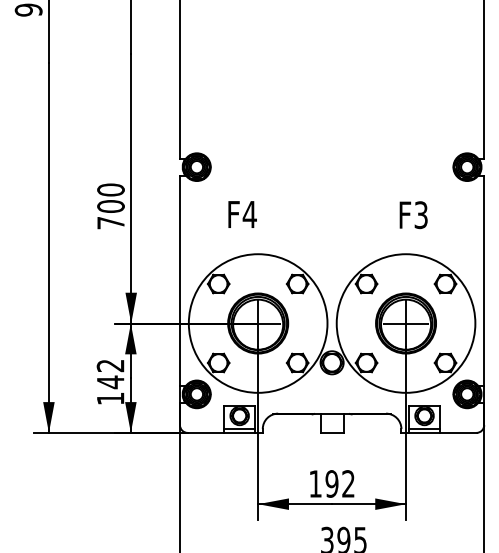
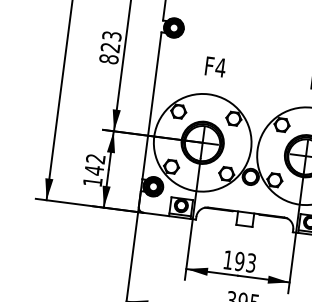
text: (110, 206) -> (110, 47), 700 -> 823
text: (242, 214) -> (215, 67), moved
text: (348, 483) -> (251, 262), 192 -> 193

